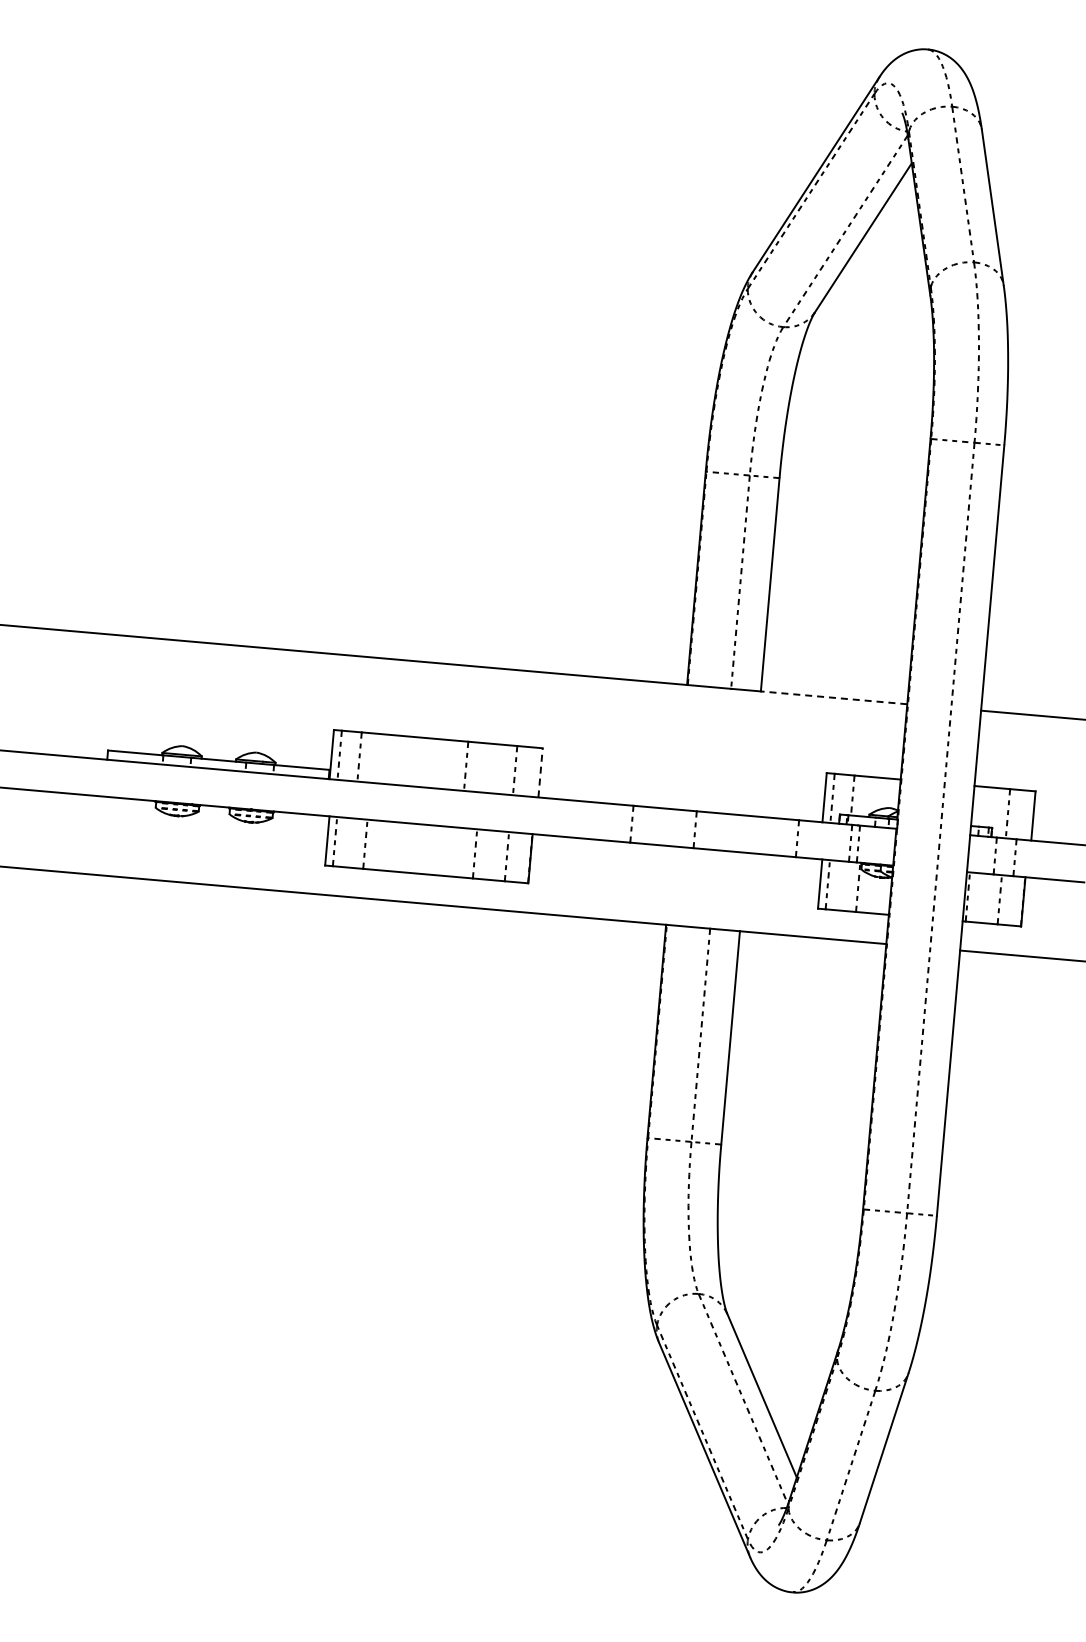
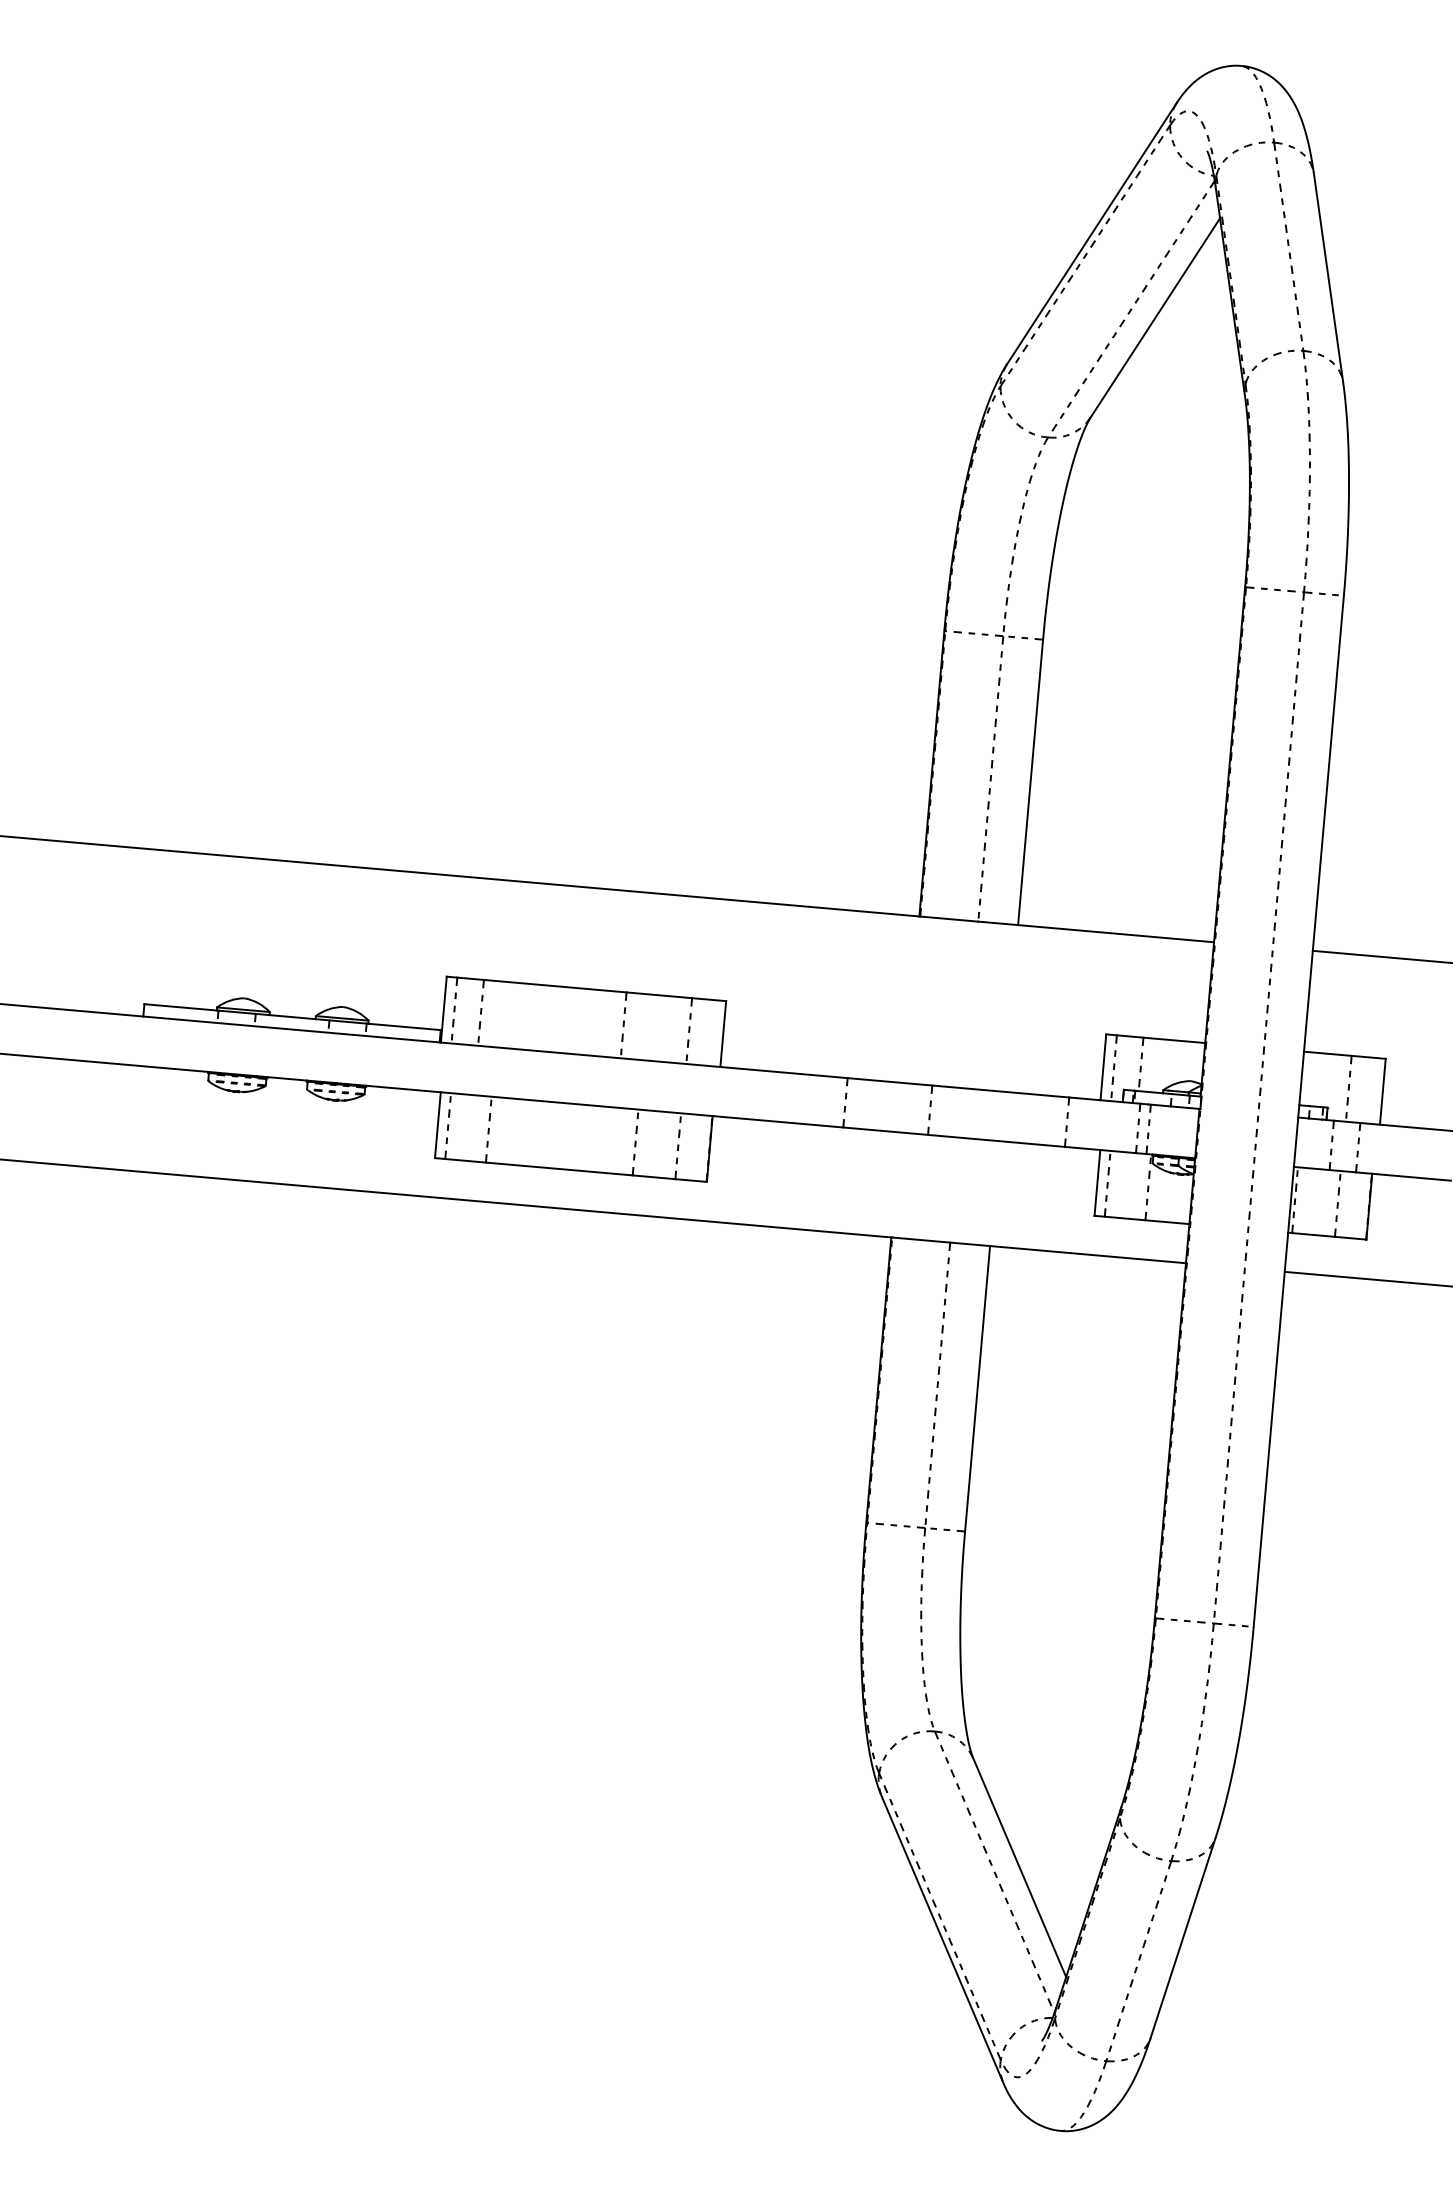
line: (833, 697) -> (1115, 933), dashed -> solid
line: (540, 772) -> (723, 1033), dashed -> solid

